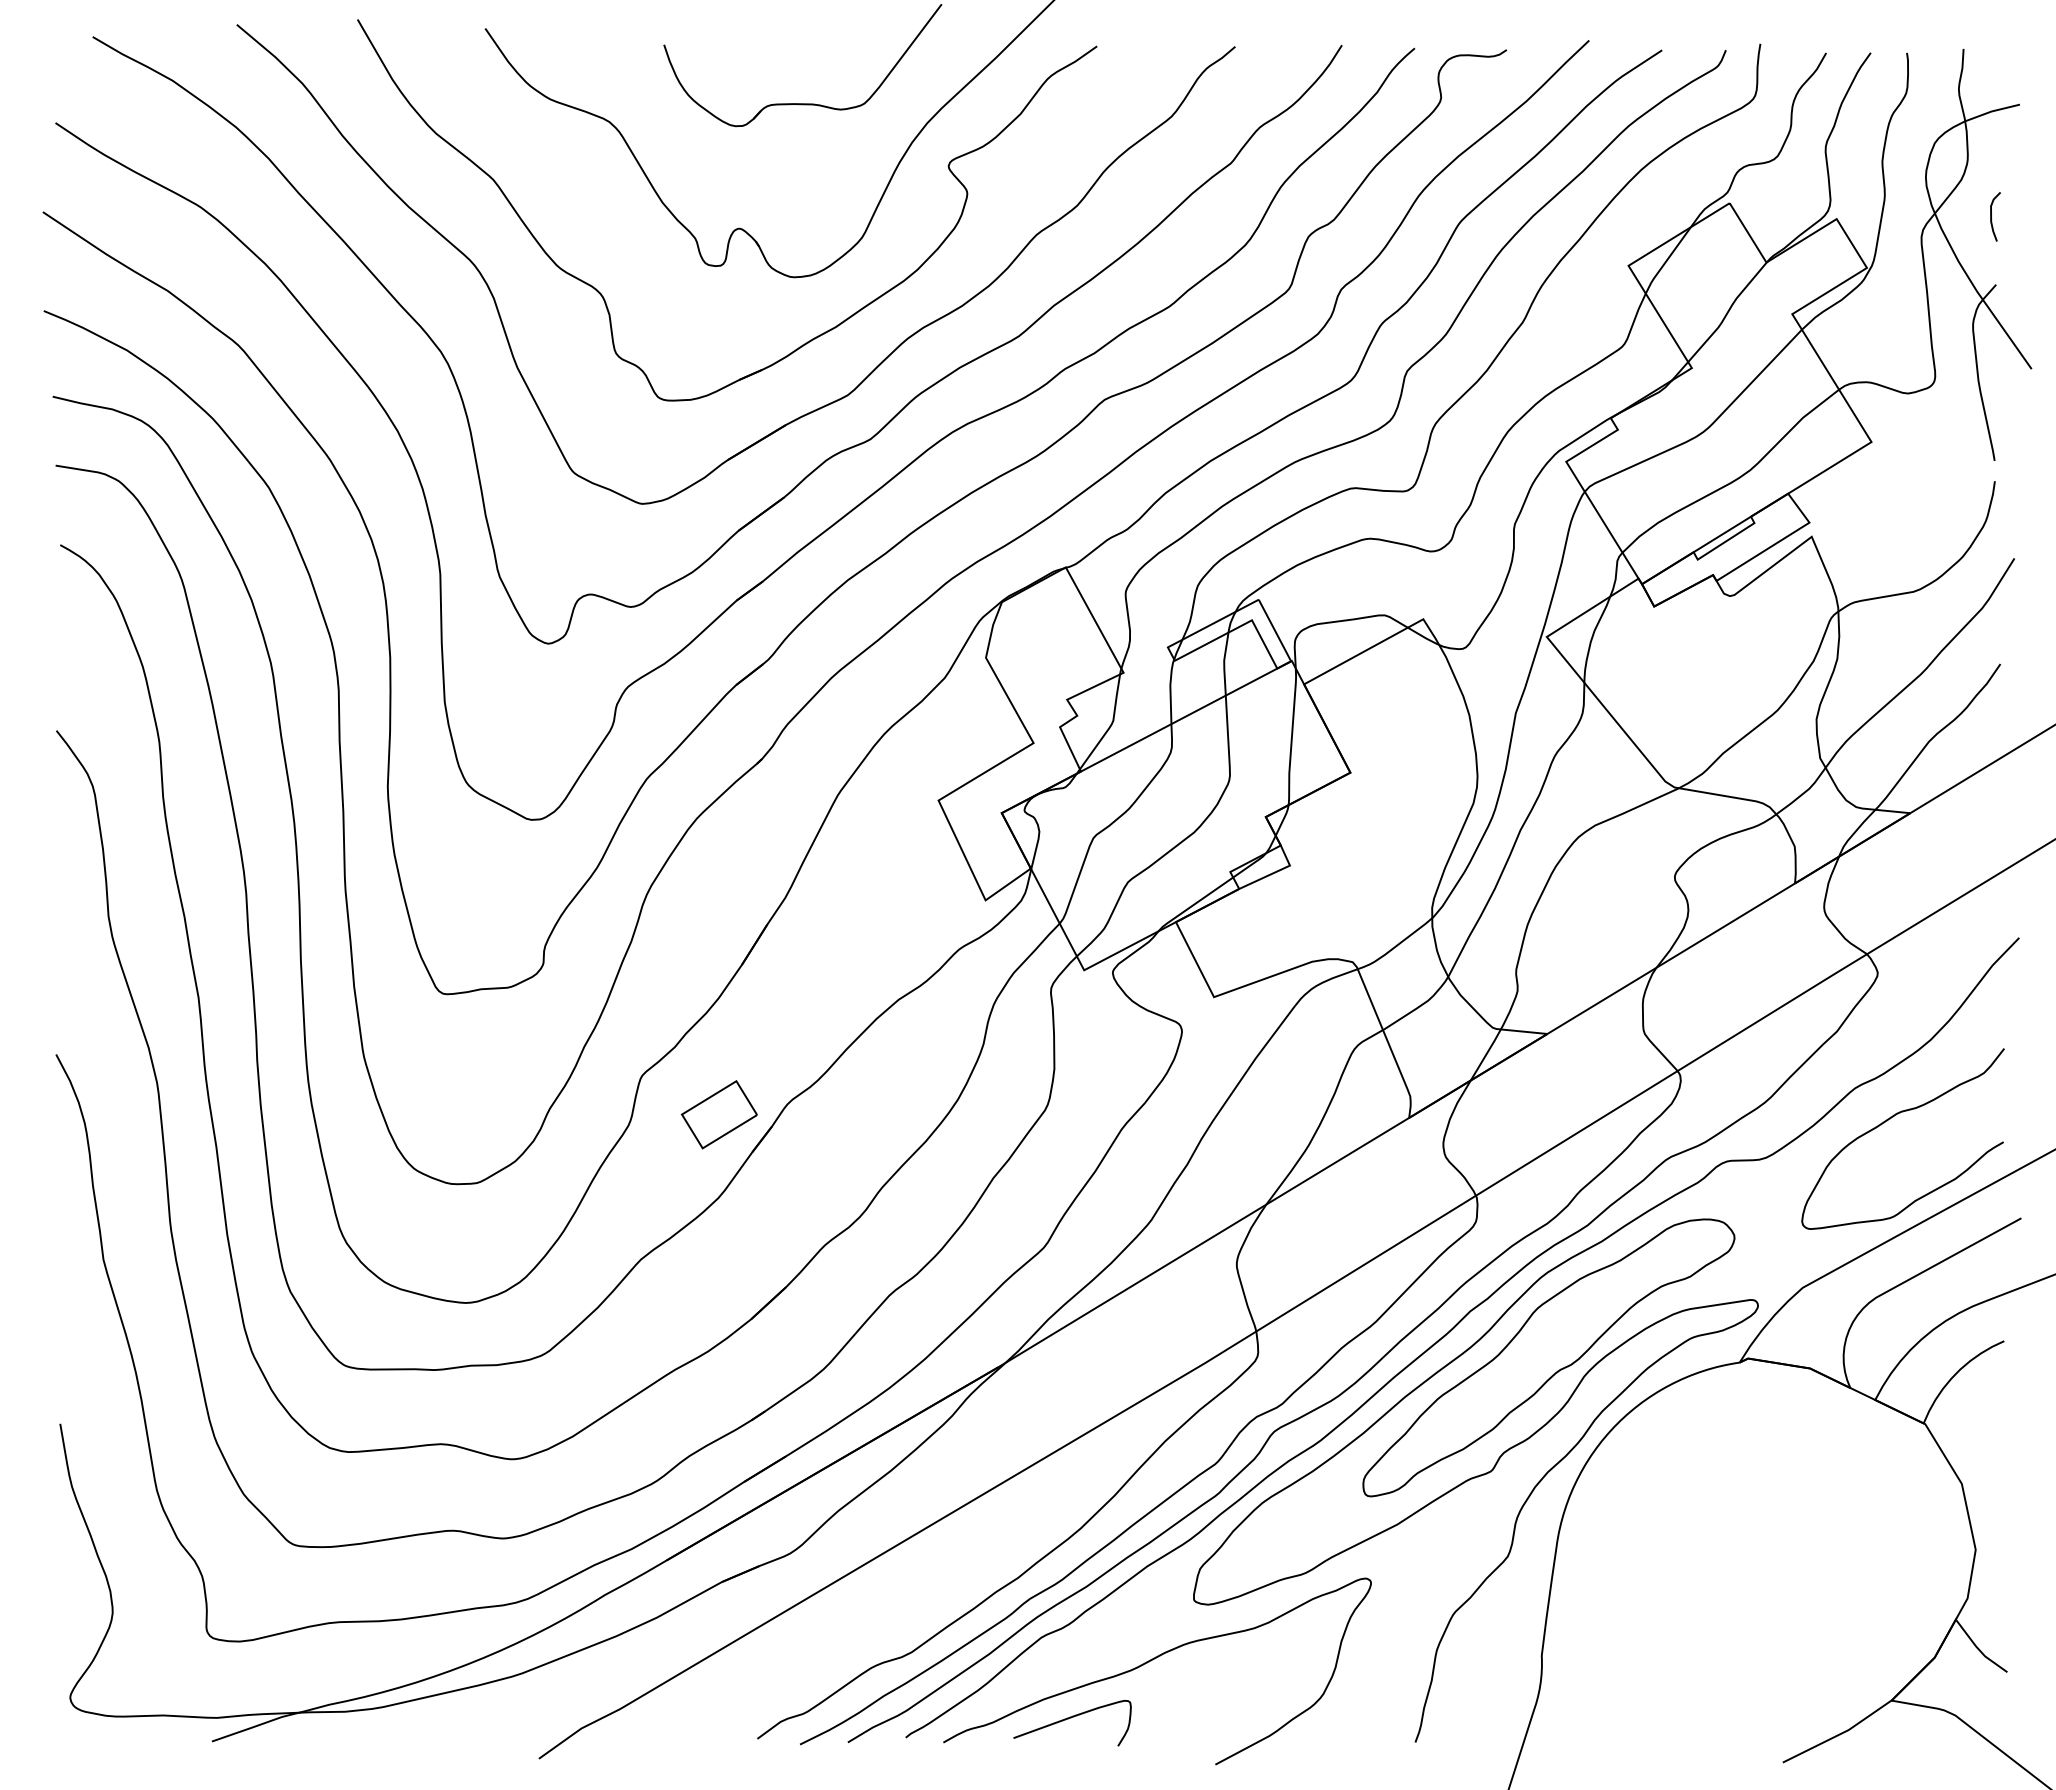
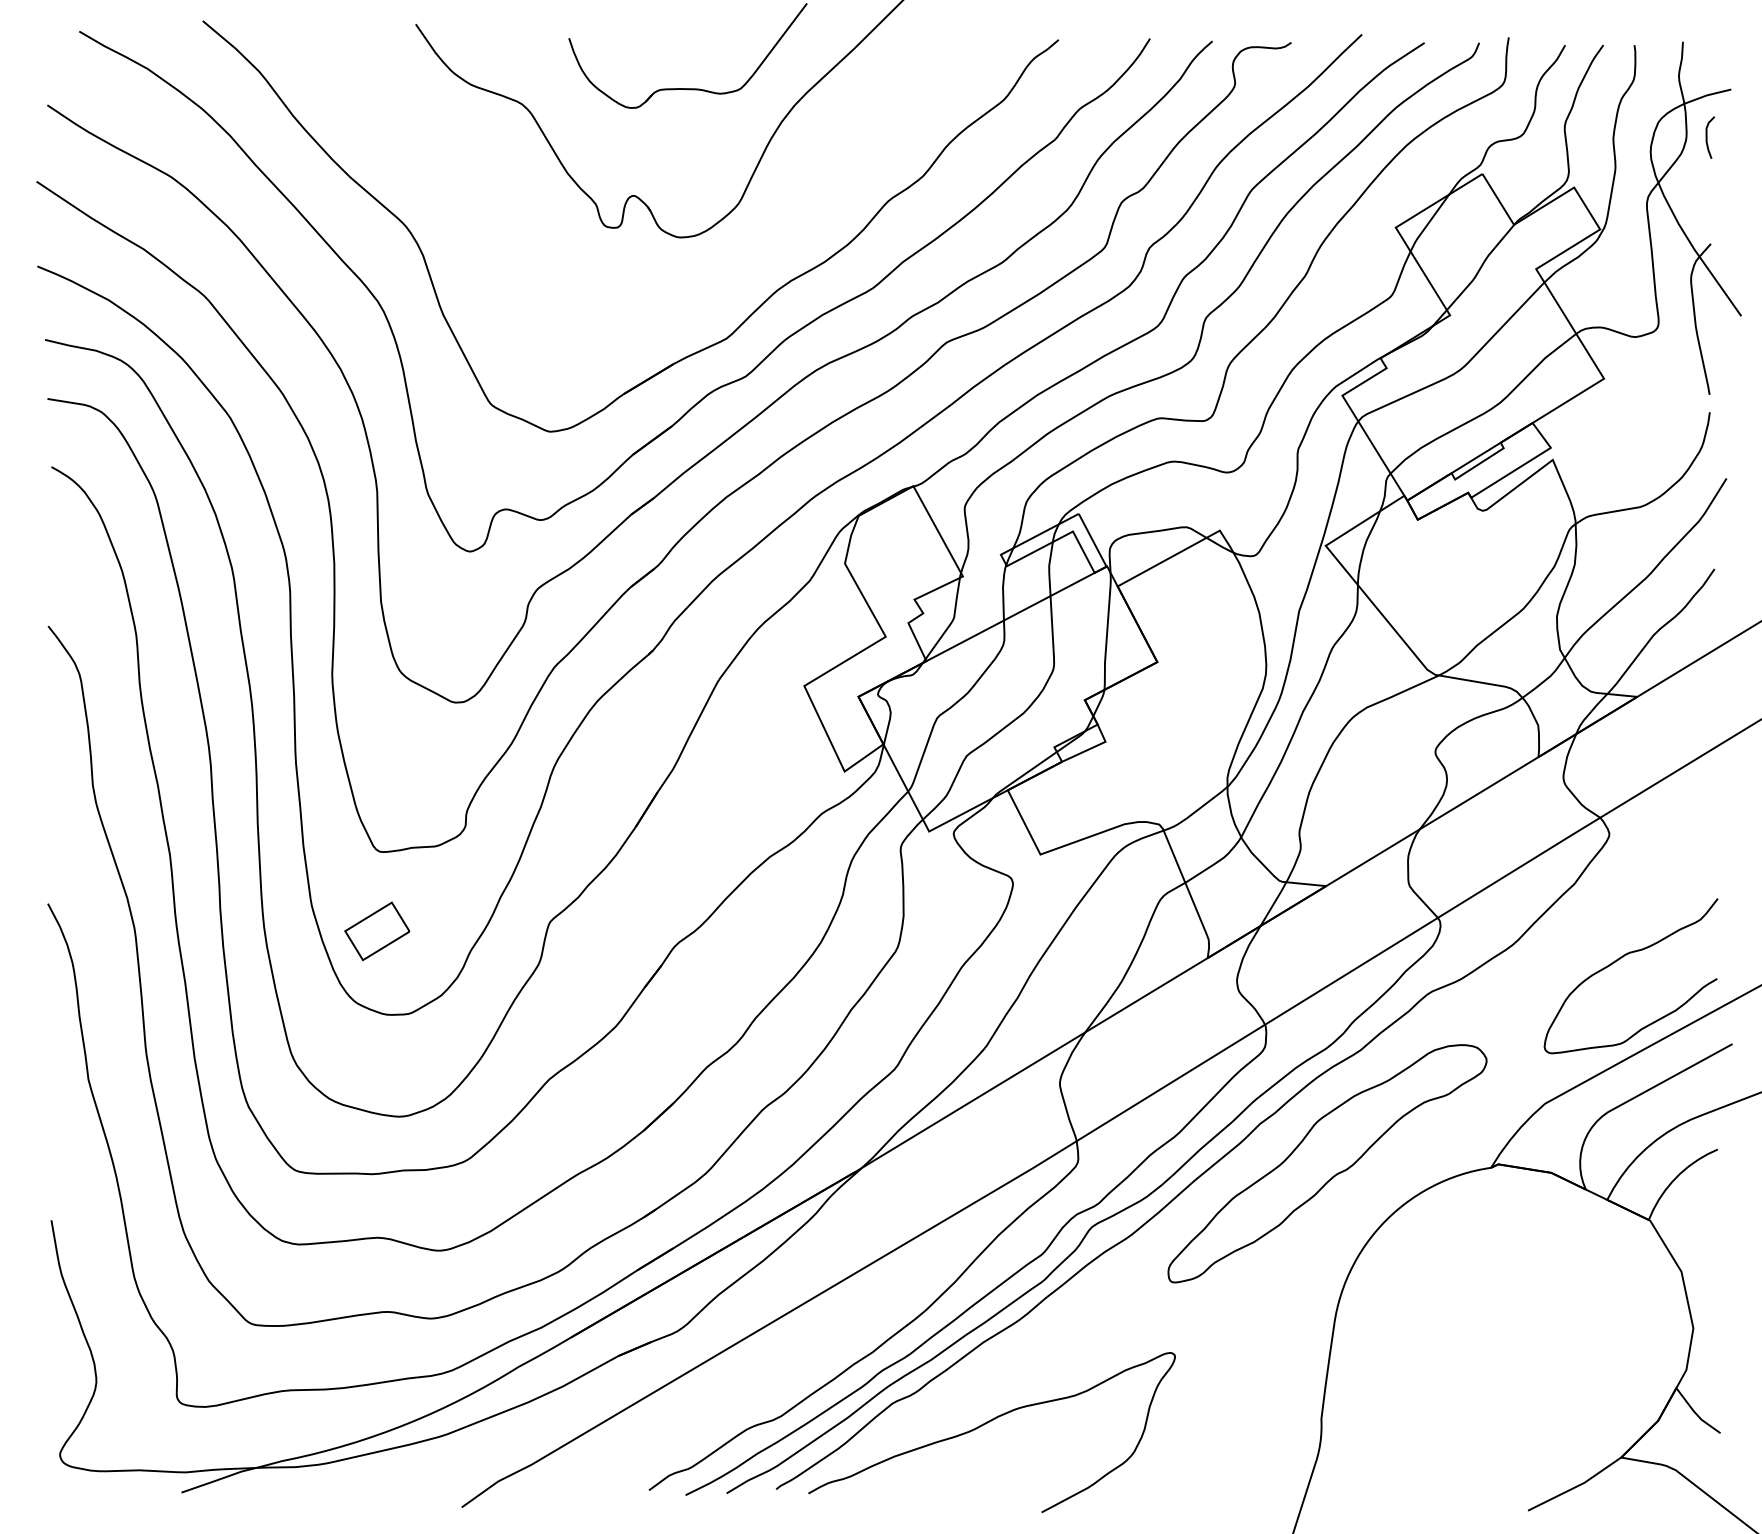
curve: (1991, 216) -> (1706, 137), moved
part: (602, 294) -> (516, 252), removed
part: (719, 1114) -> (377, 931), moved
curve: (1614, 1348) -> (1383, 1155), removed
curve: (1071, 1718) -> (918, 1472), removed

